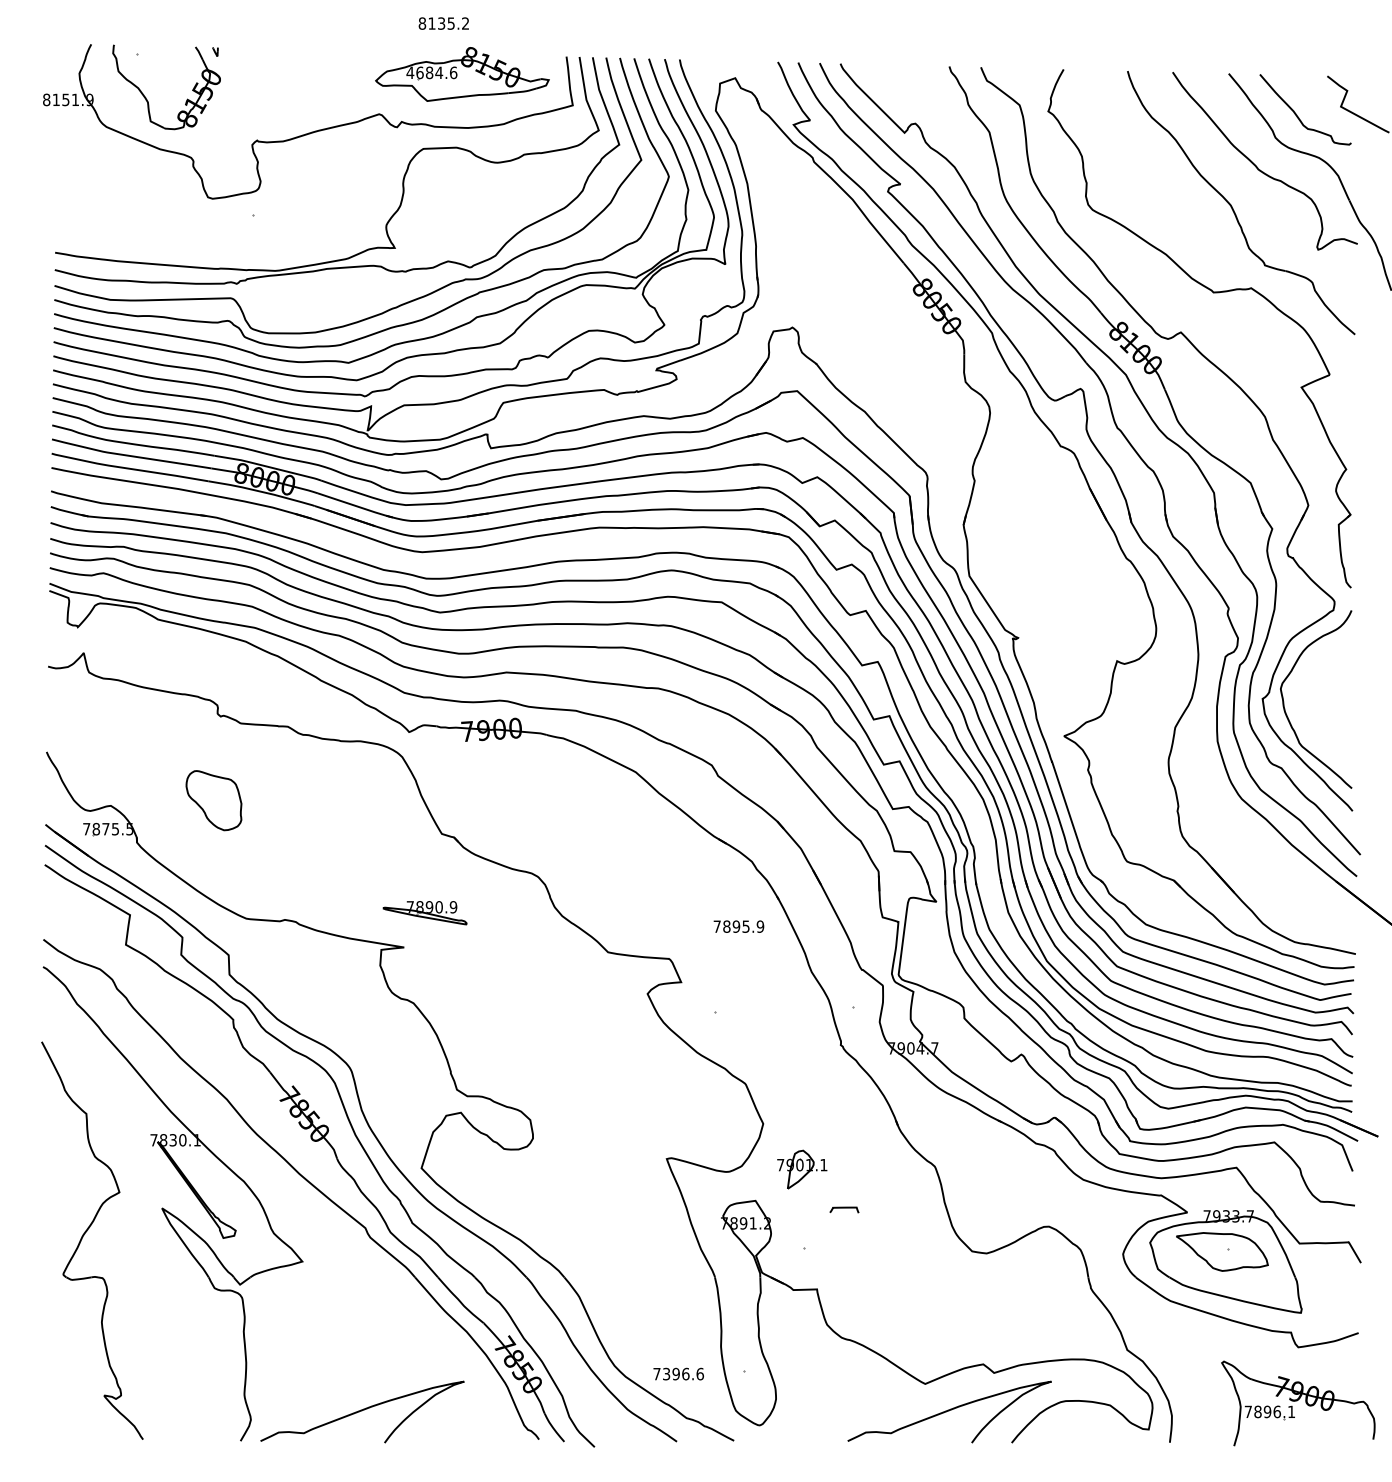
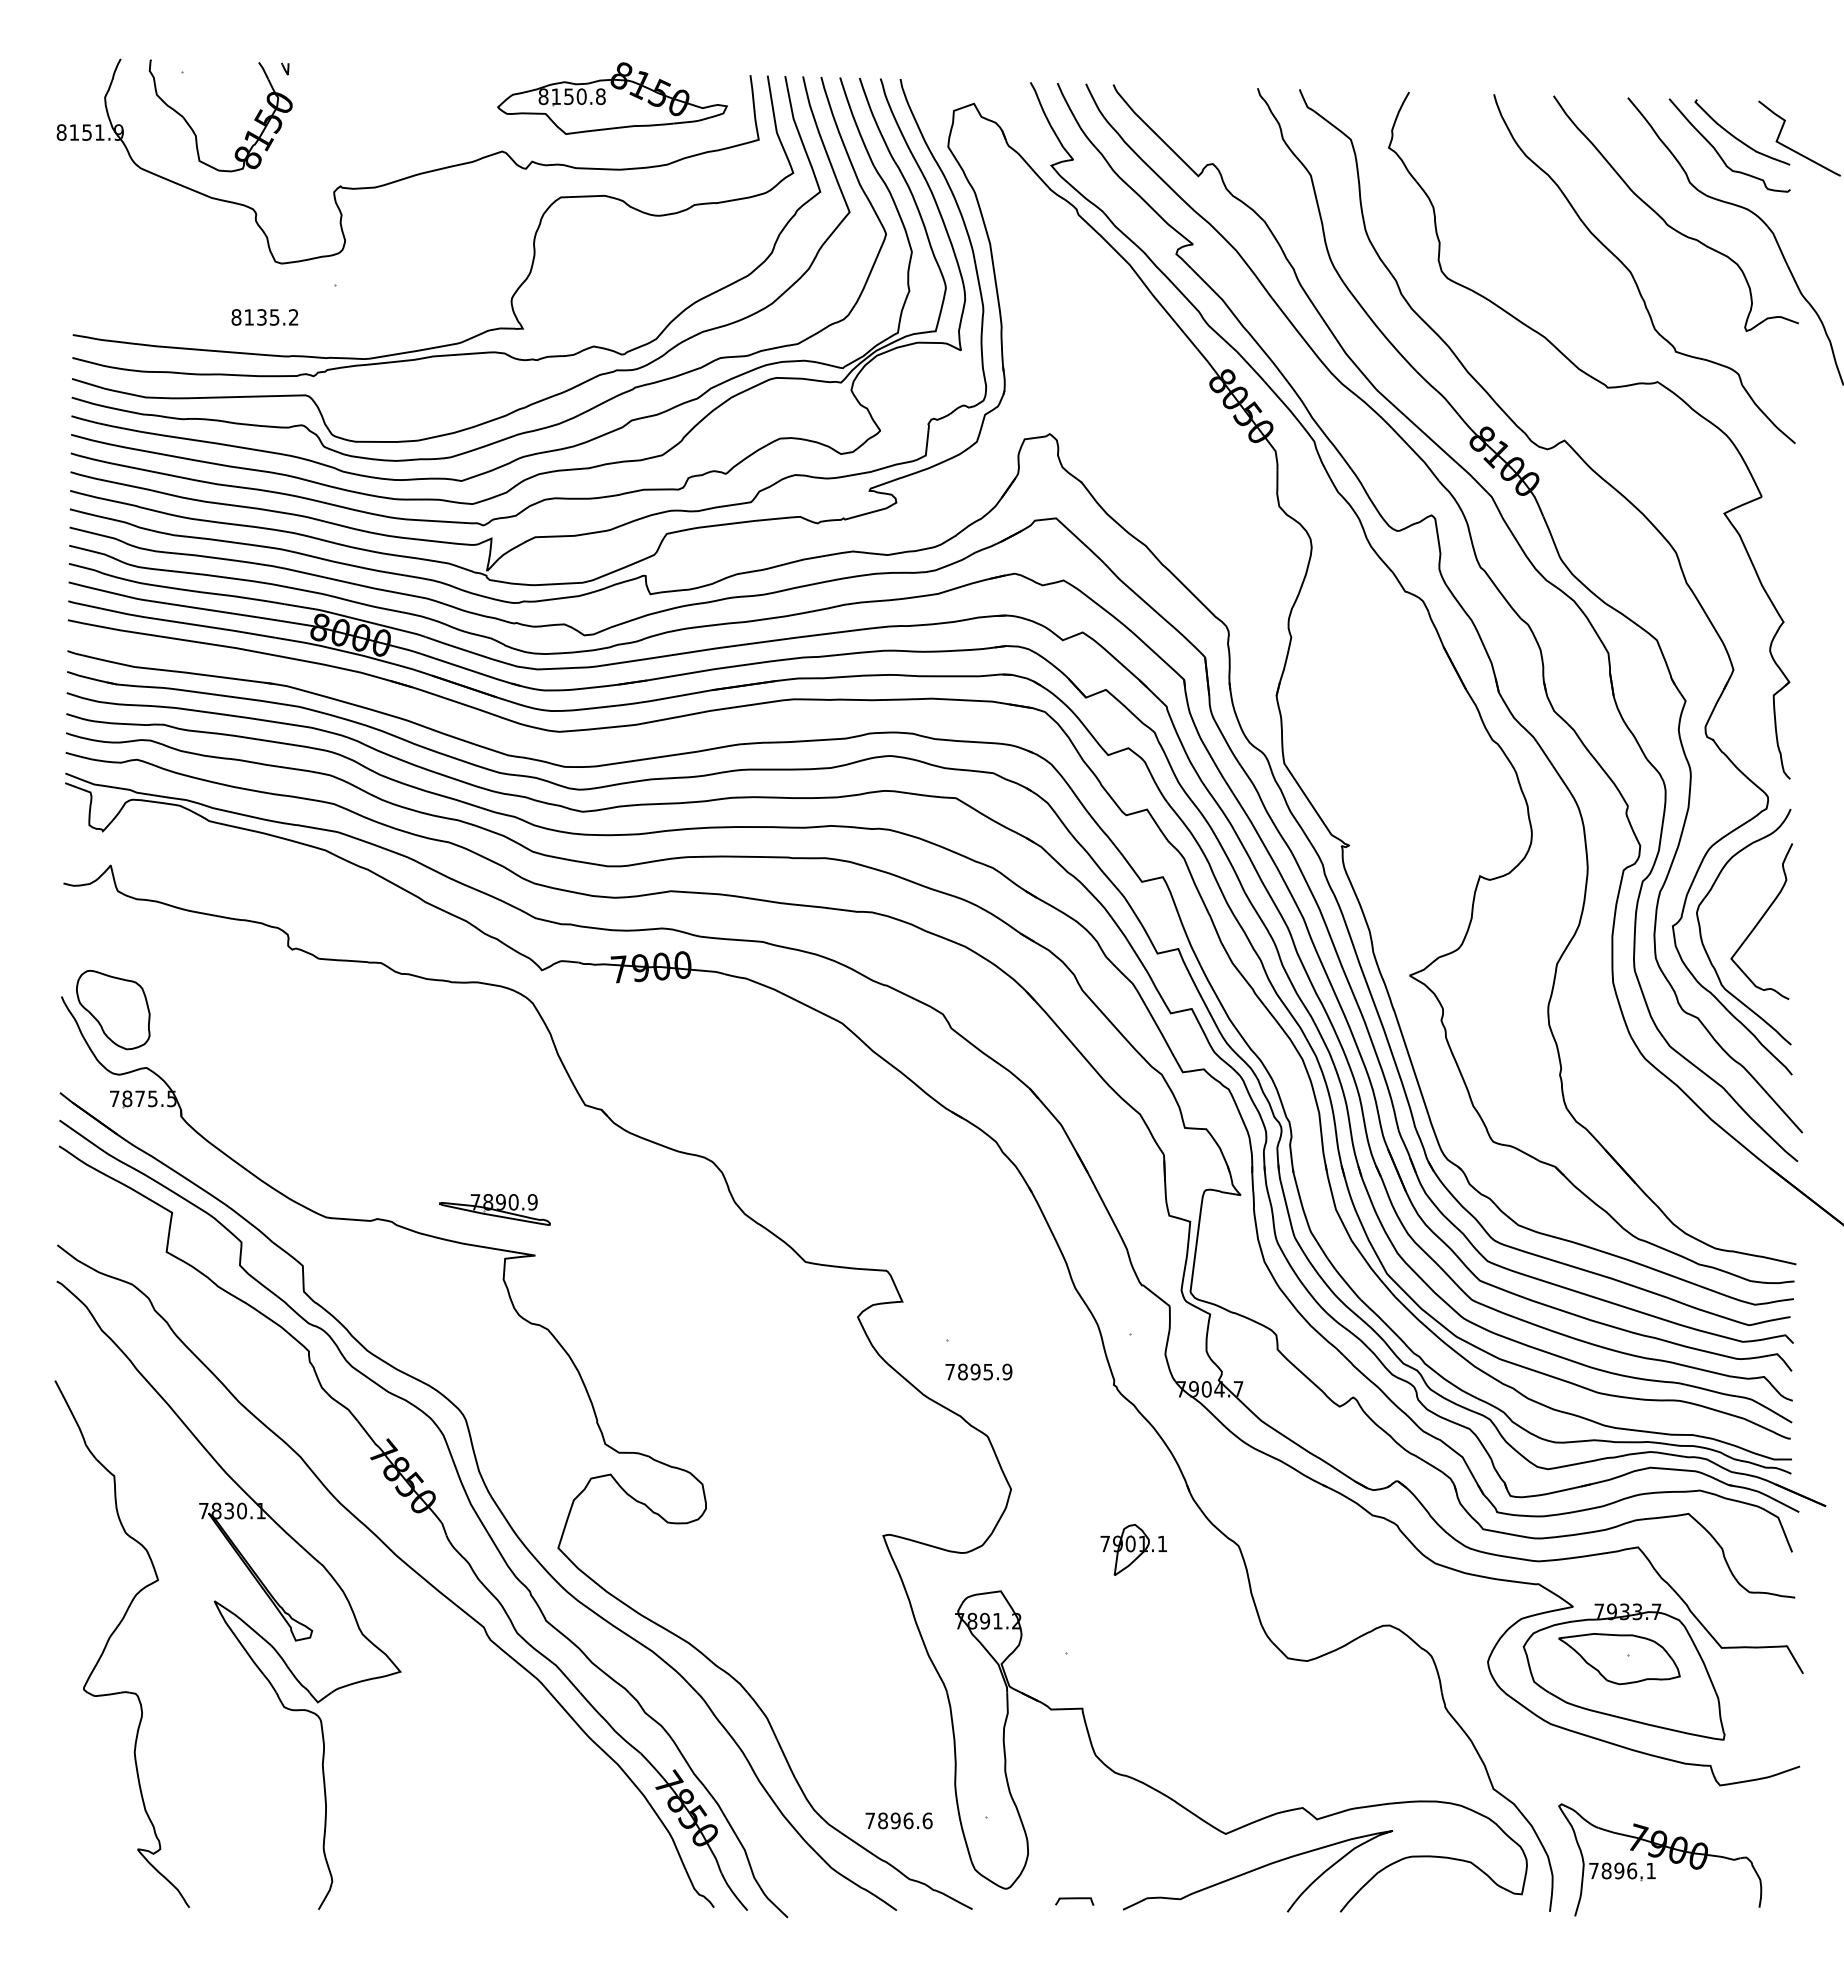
text: (443, 23) -> (264, 317), moved
text: (431, 72) -> (571, 96), 4684.6 -> 8150.8
curve: (1312, 104) -> (1738, 138), added
curve: (1329, 694) -> (1761, 920), added
part: (214, 800) -> (113, 1009), moved
part: (424, 912) -> (494, 1209), moved
text: (738, 926) -> (978, 1371), moved
part: (802, 1169) -> (1133, 1549), moved
curve: (844, 1208) -> (1074, 1899), moved
text: (666, 1373) -> (882, 1820), 7396.6 -> 7896.6
part: (1298, 1403) -> (1660, 1859), moved
curve: (362, 1410) -> (480, 1869), removed

